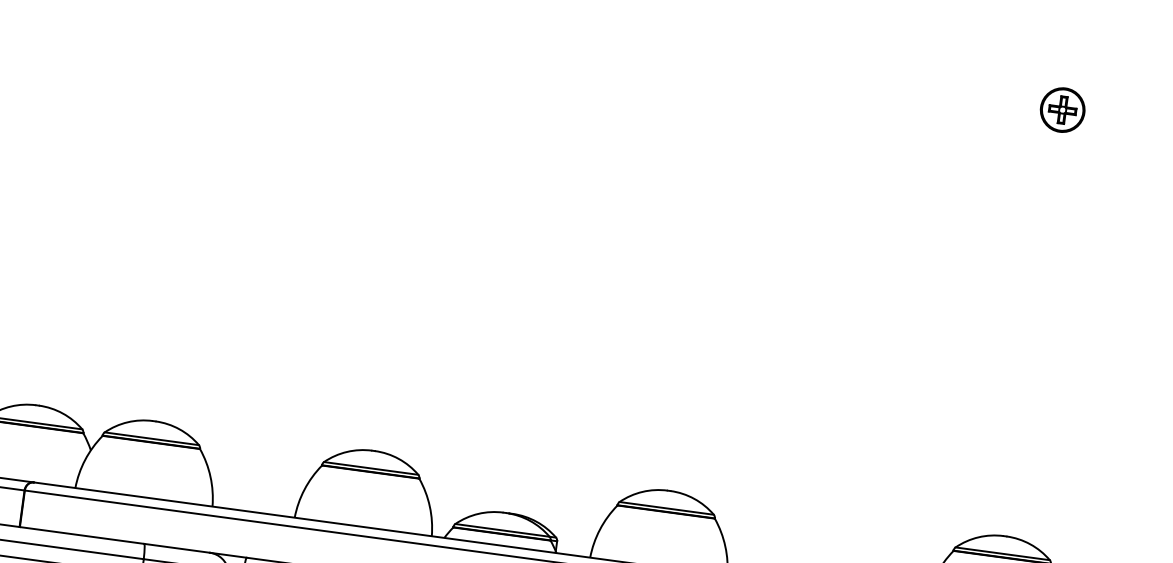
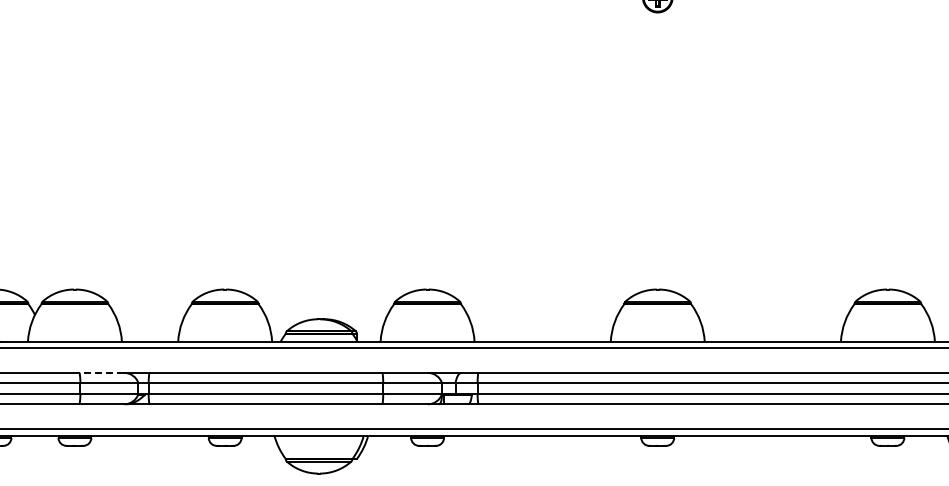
line: (176, 547) -> (101, 372), solid -> dashed

